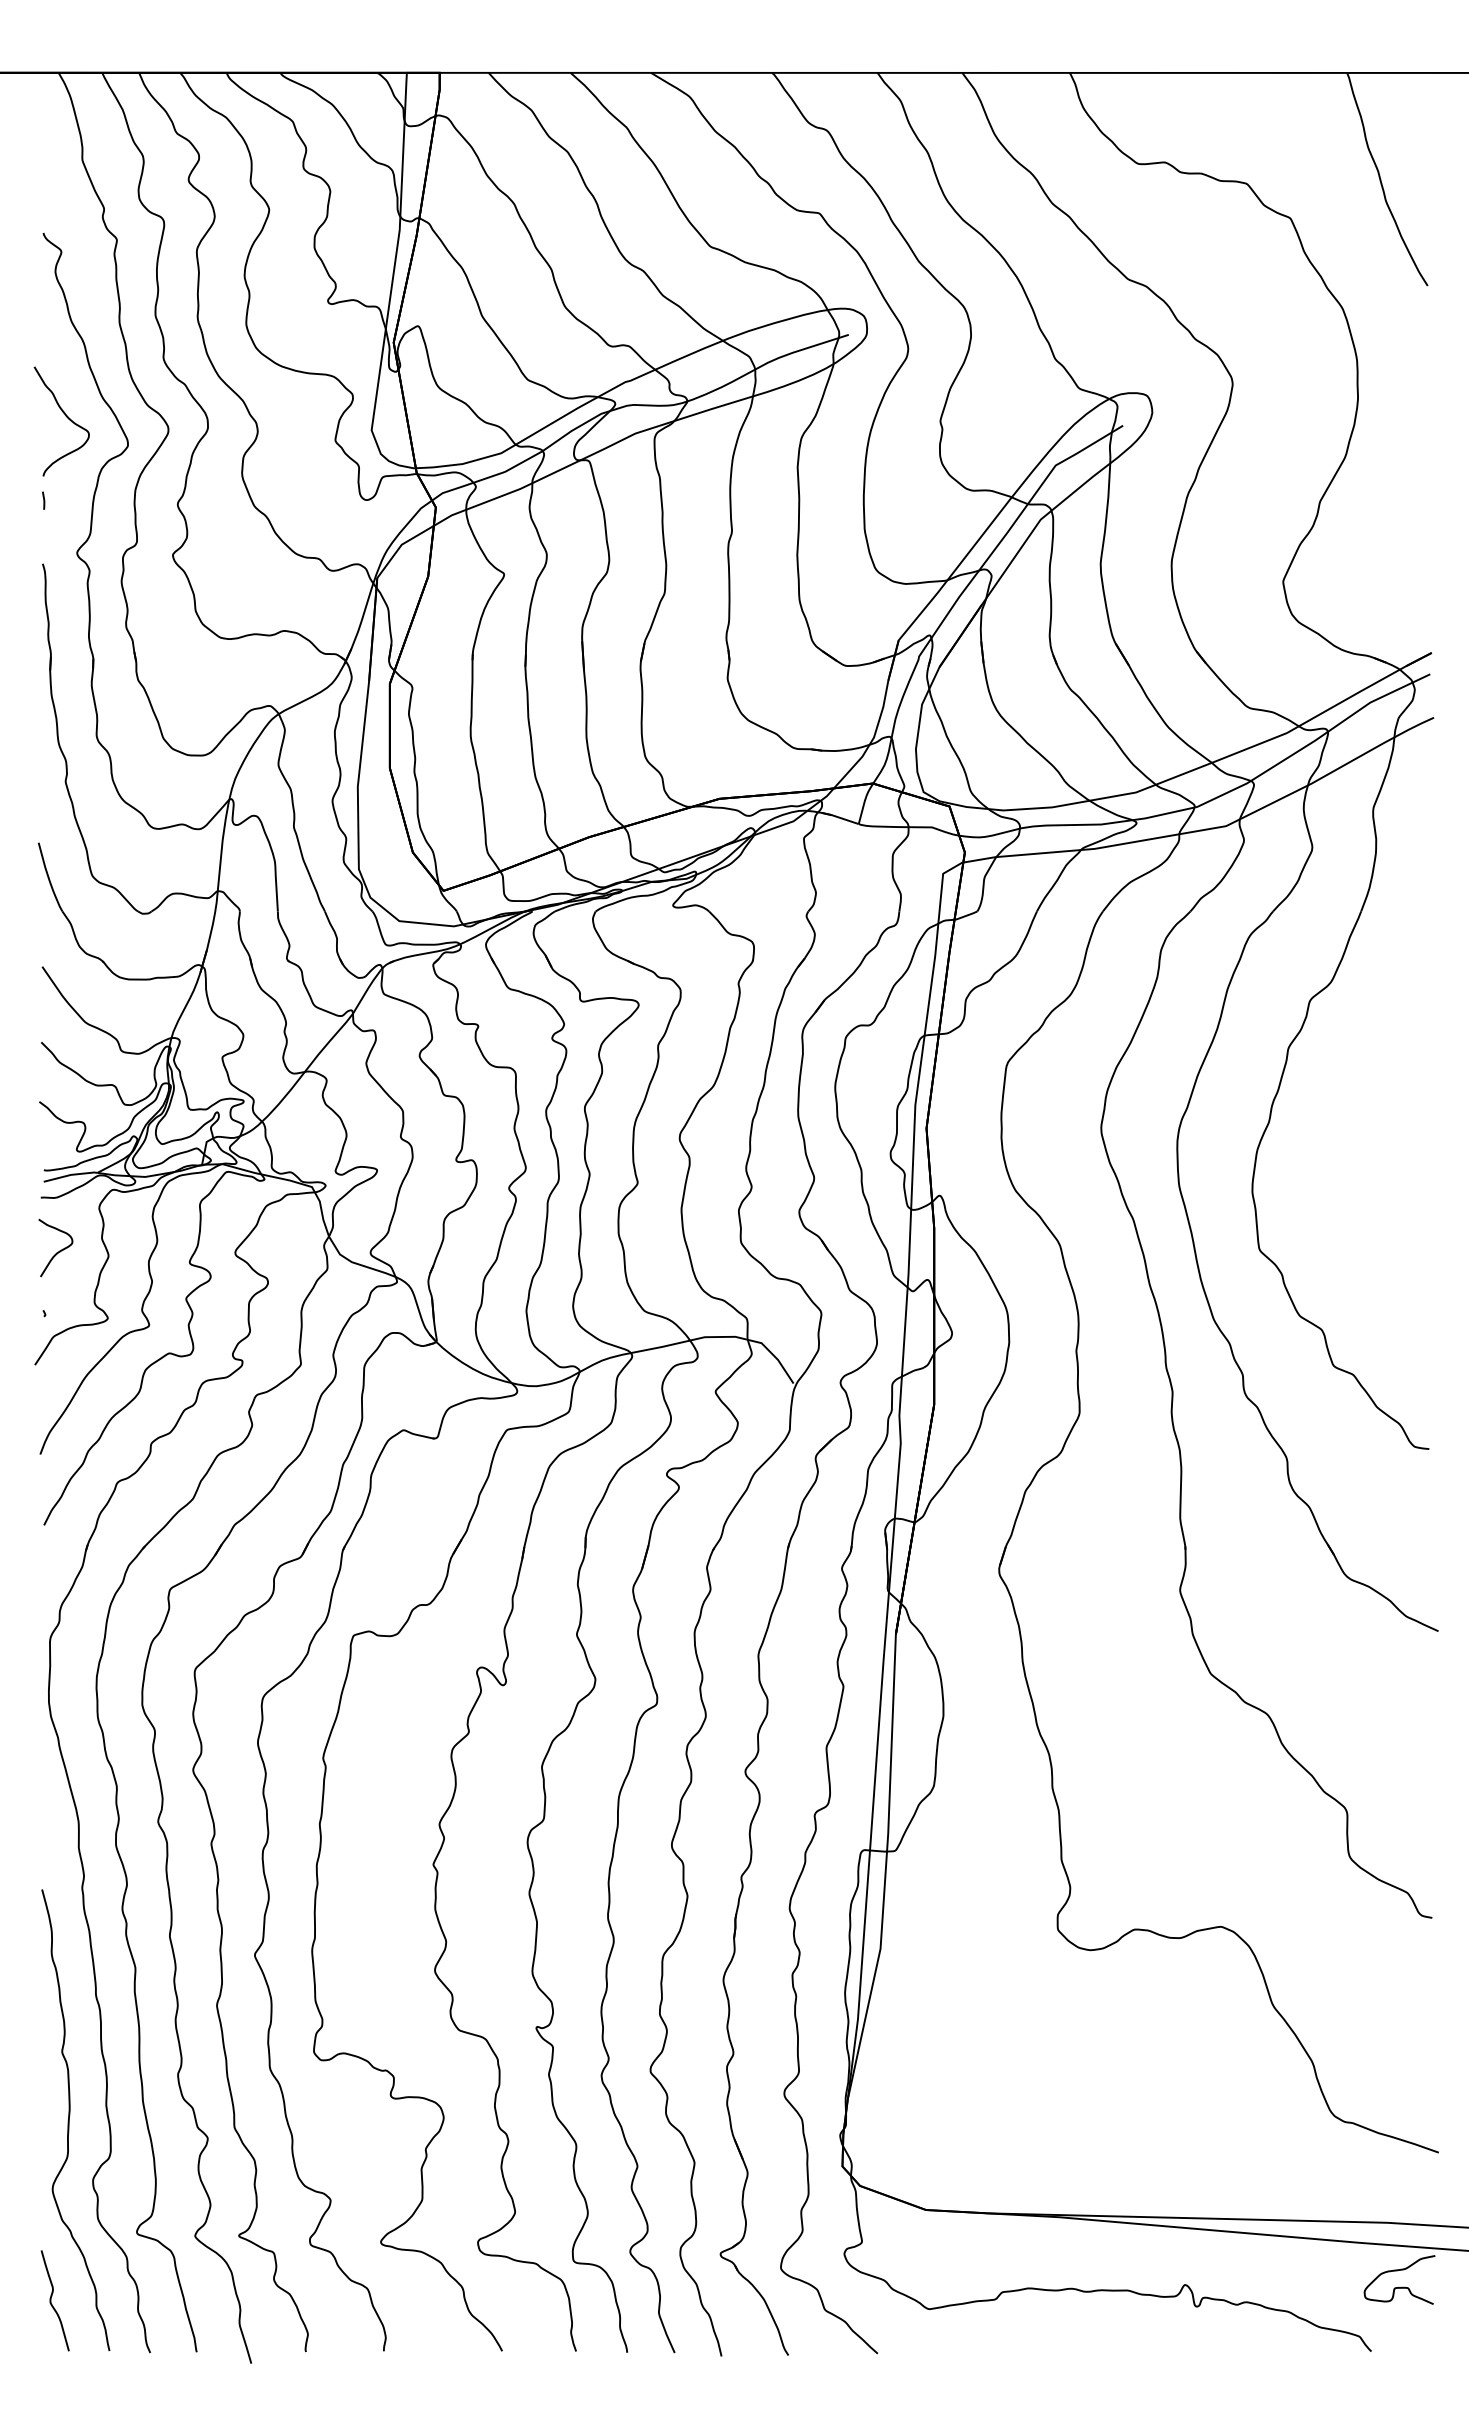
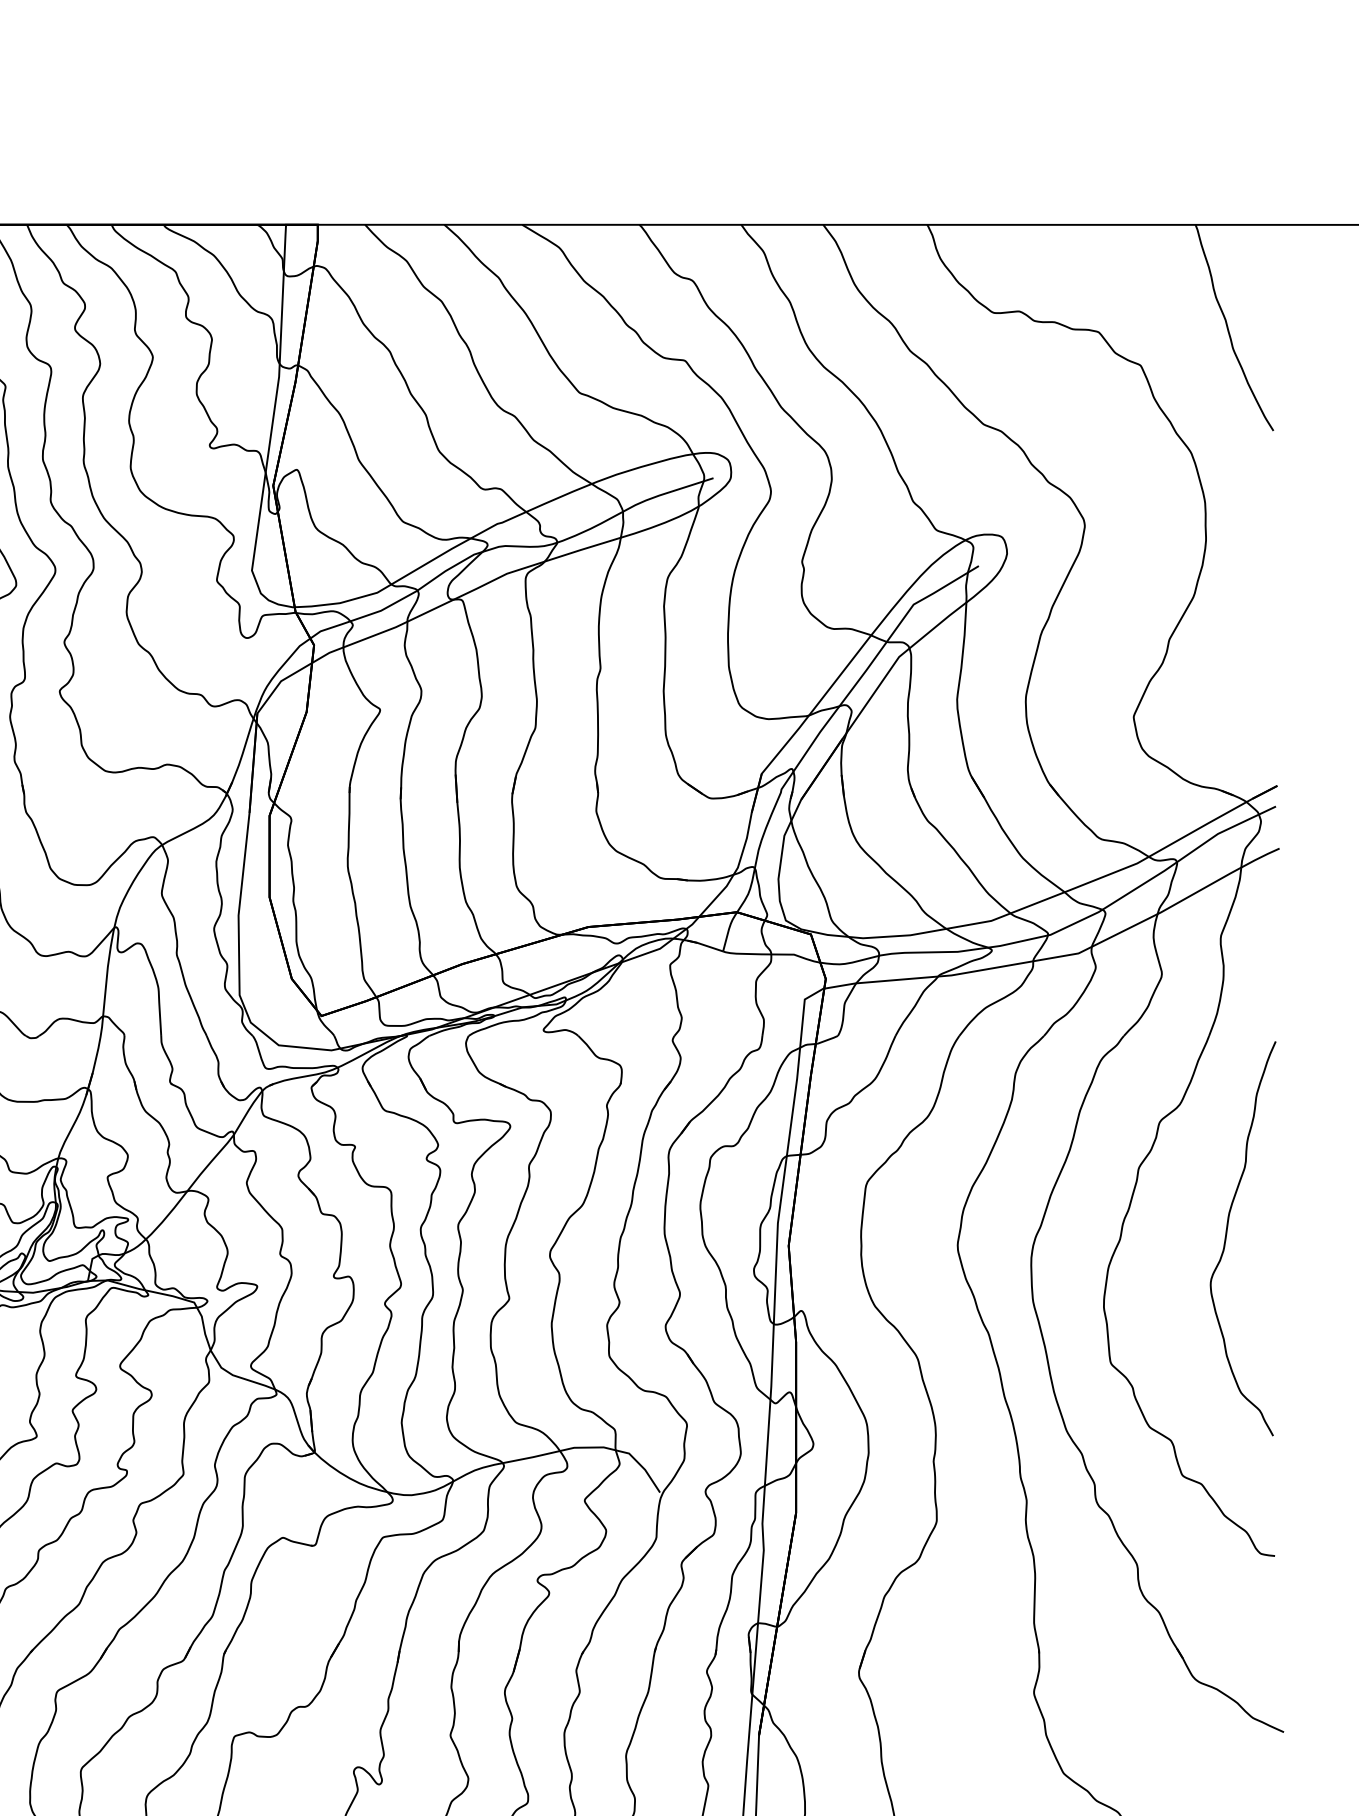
curve: (1379, 1120) -> (1226, 1238), added

